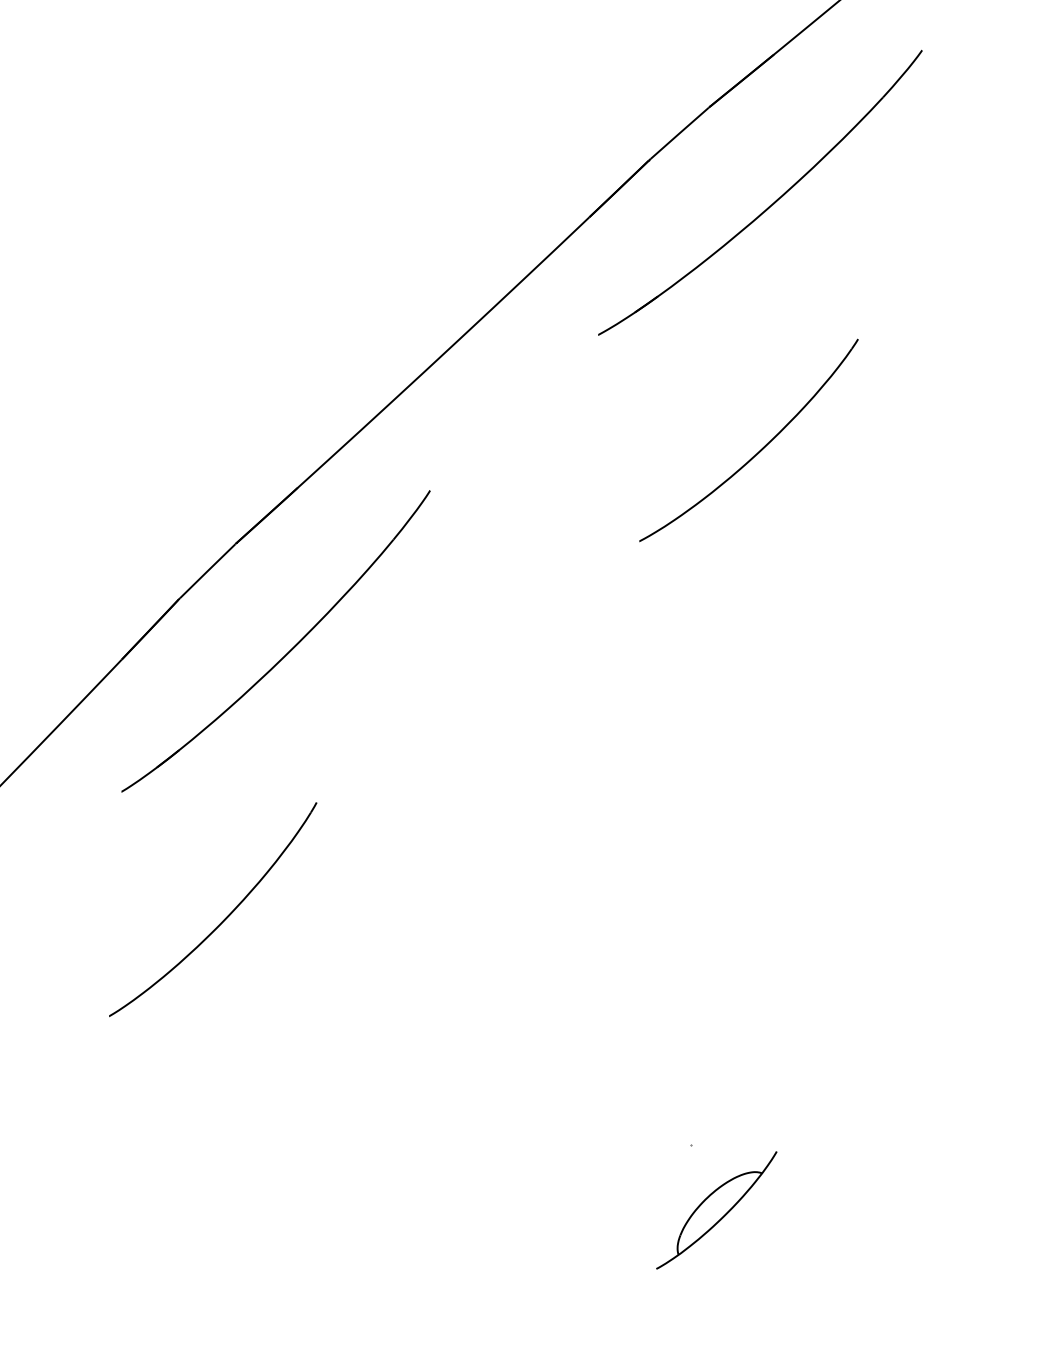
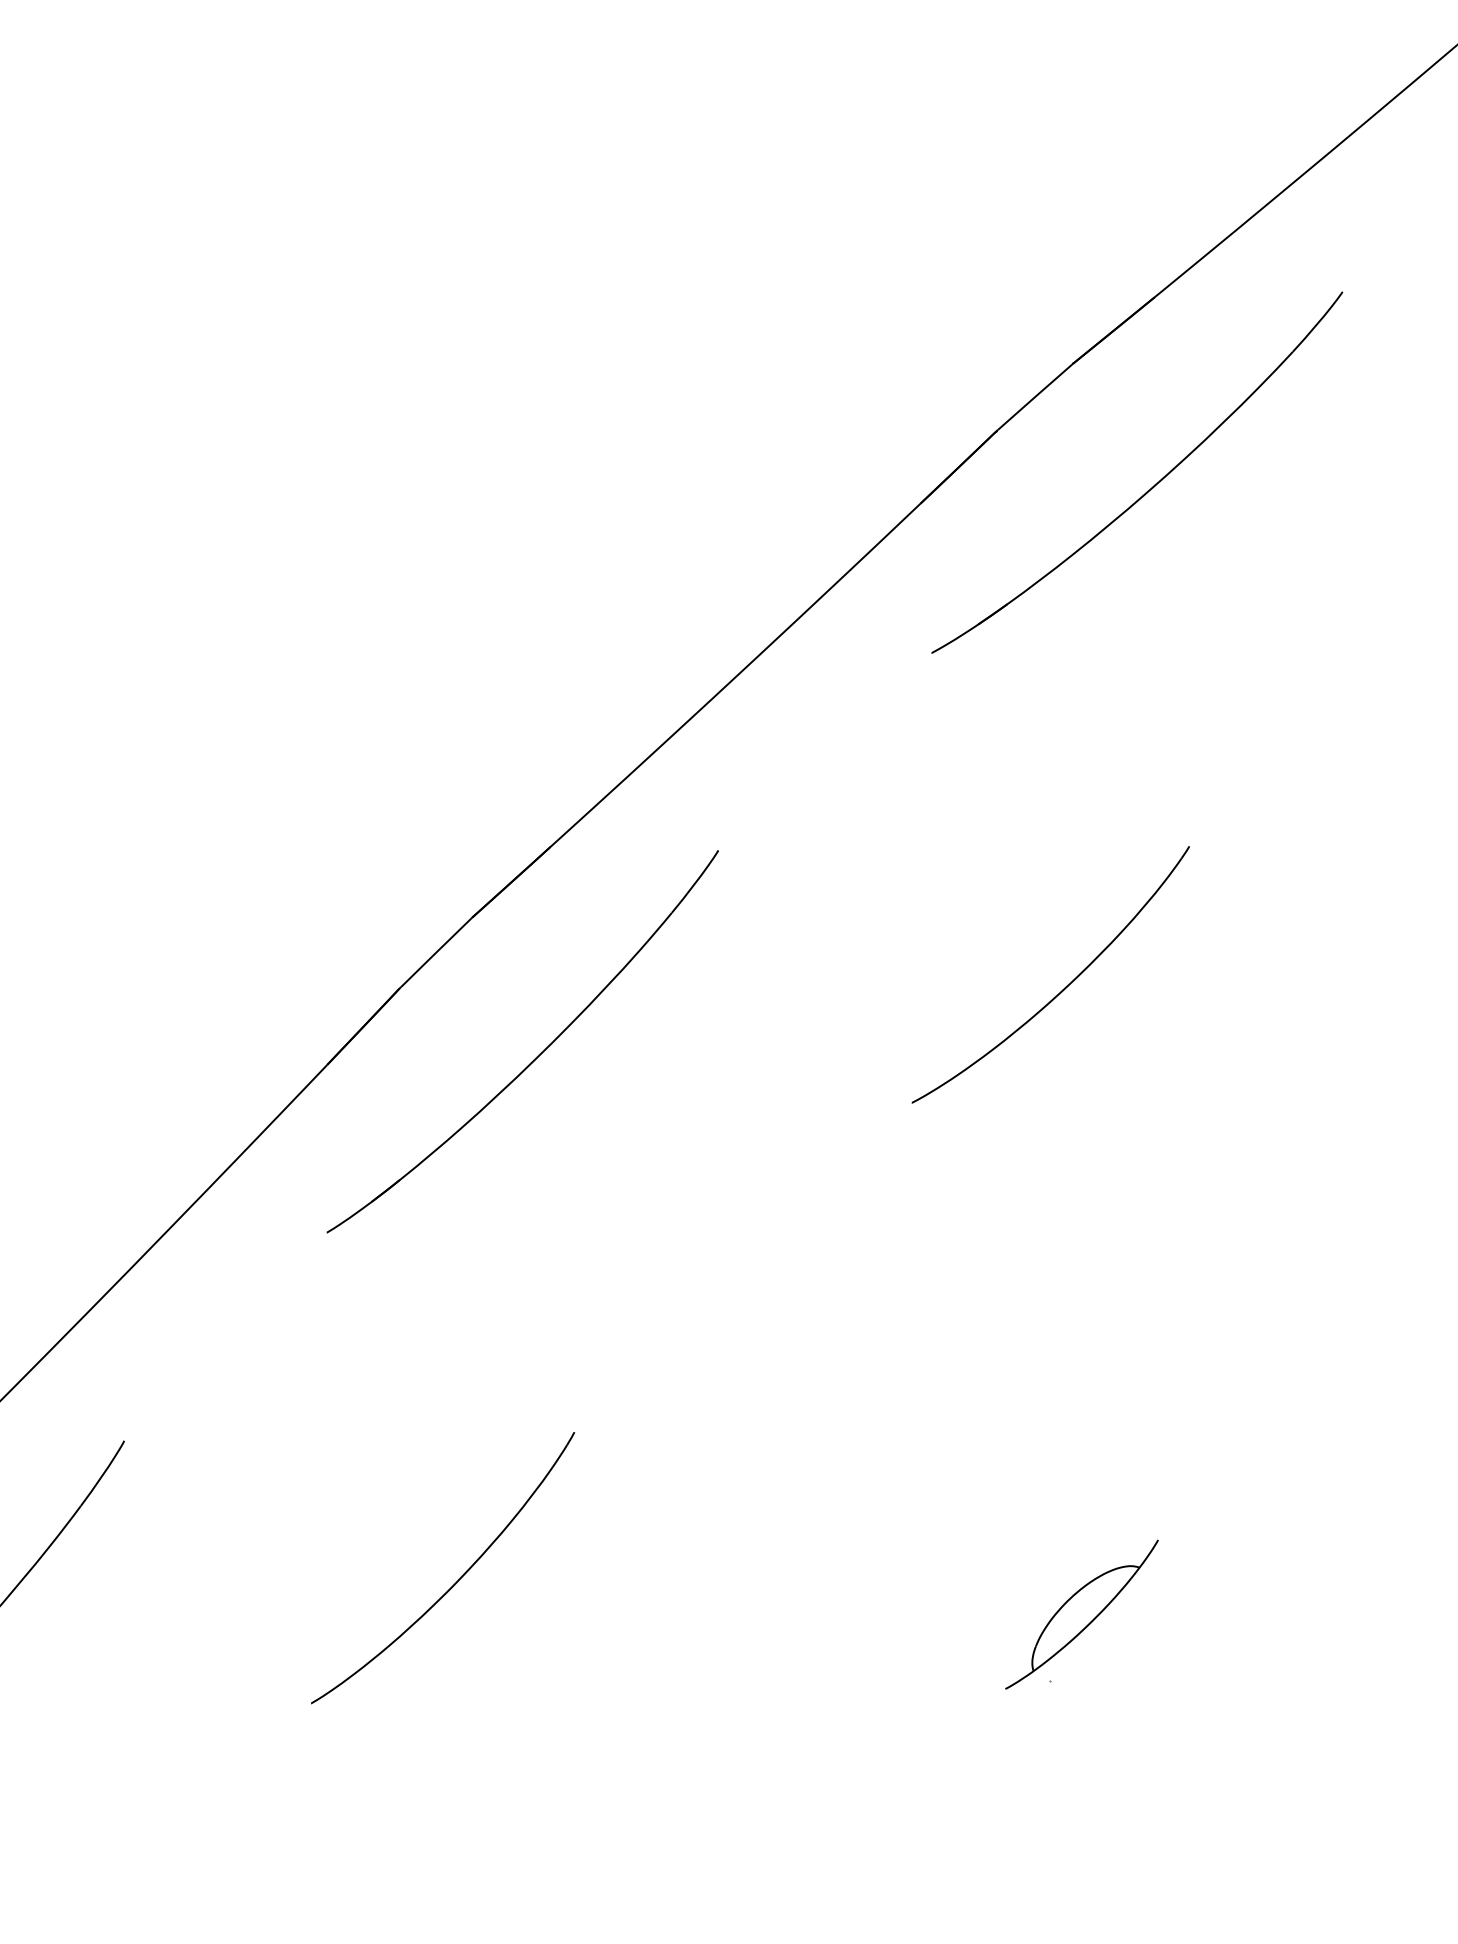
part: (759, 450) -> (1064, 987), moved
part: (223, 920) -> (456, 1581), moved
part: (716, 1210) -> (1081, 1614), moved

